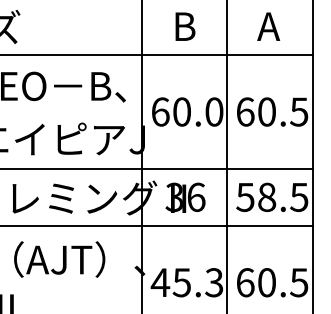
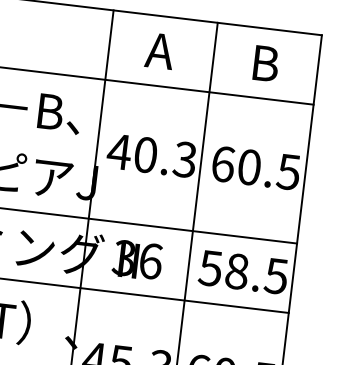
text: (183, 26) -> (159, 50), B -> A
text: (268, 26) -> (263, 63), A -> B
text: (186, 111) -> (151, 155), 60.0 -> 40.3

